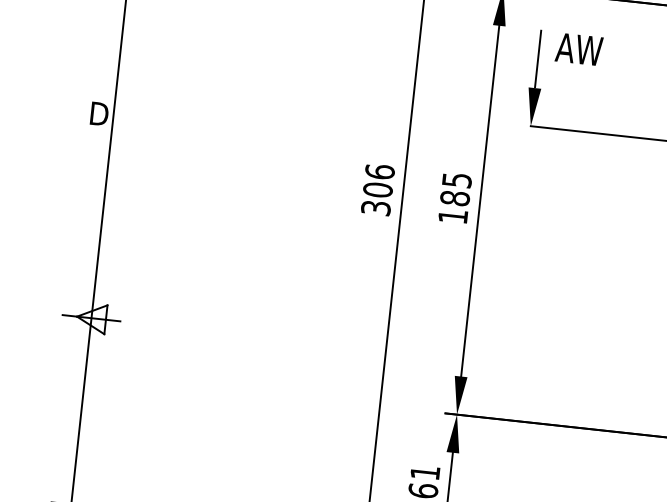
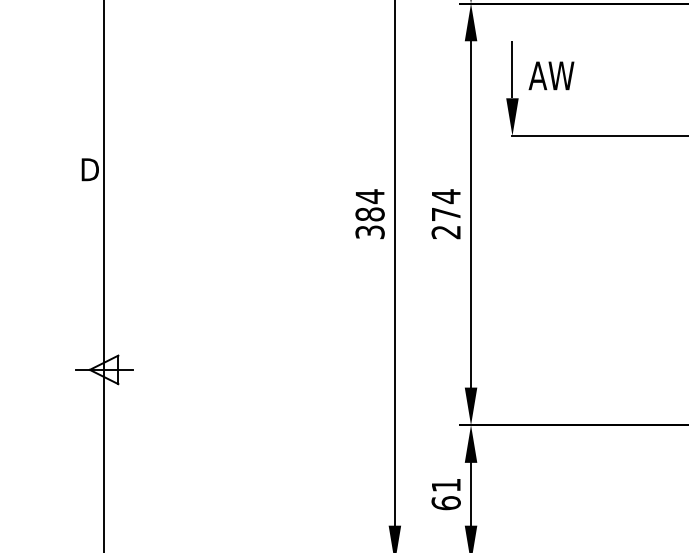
text: (579, 49) -> (551, 75), moved
text: (378, 180) -> (369, 205), 306 -> 384
text: (454, 198) -> (445, 214), 185 -> 274

